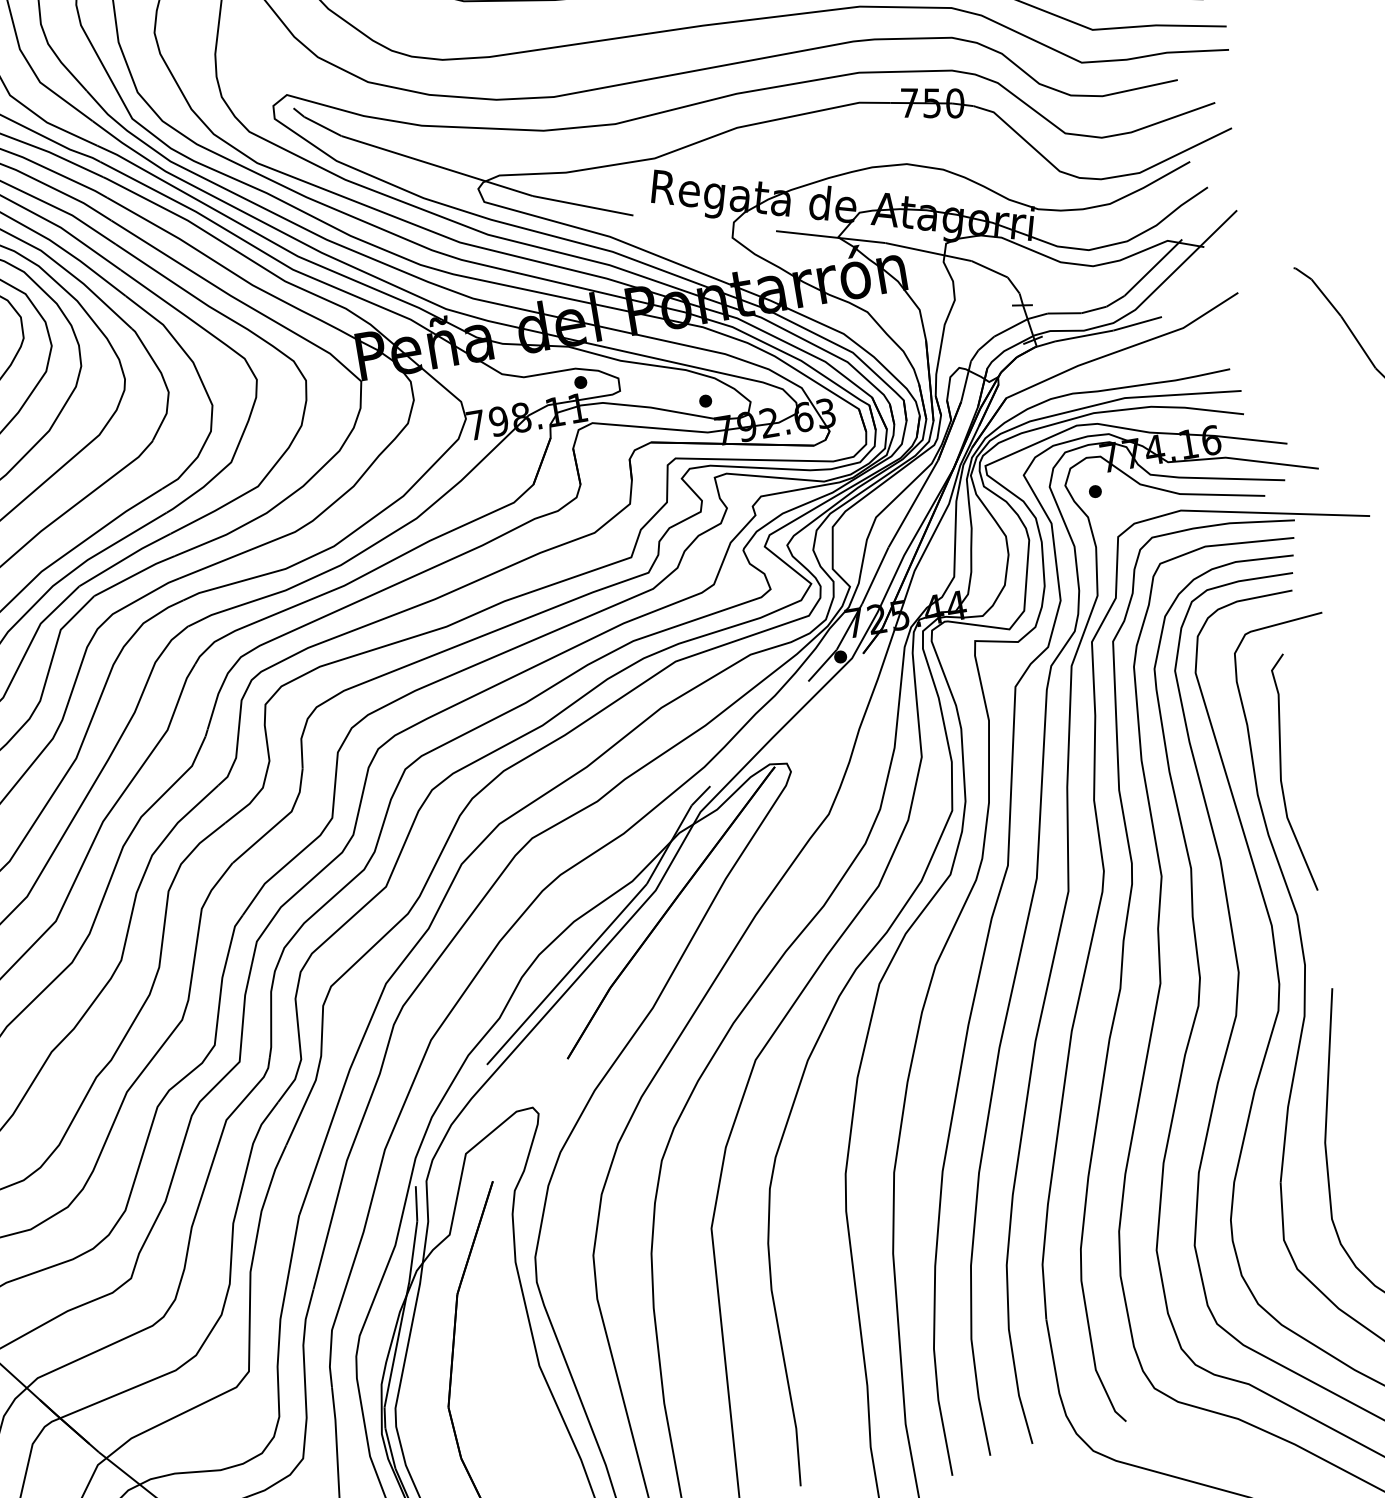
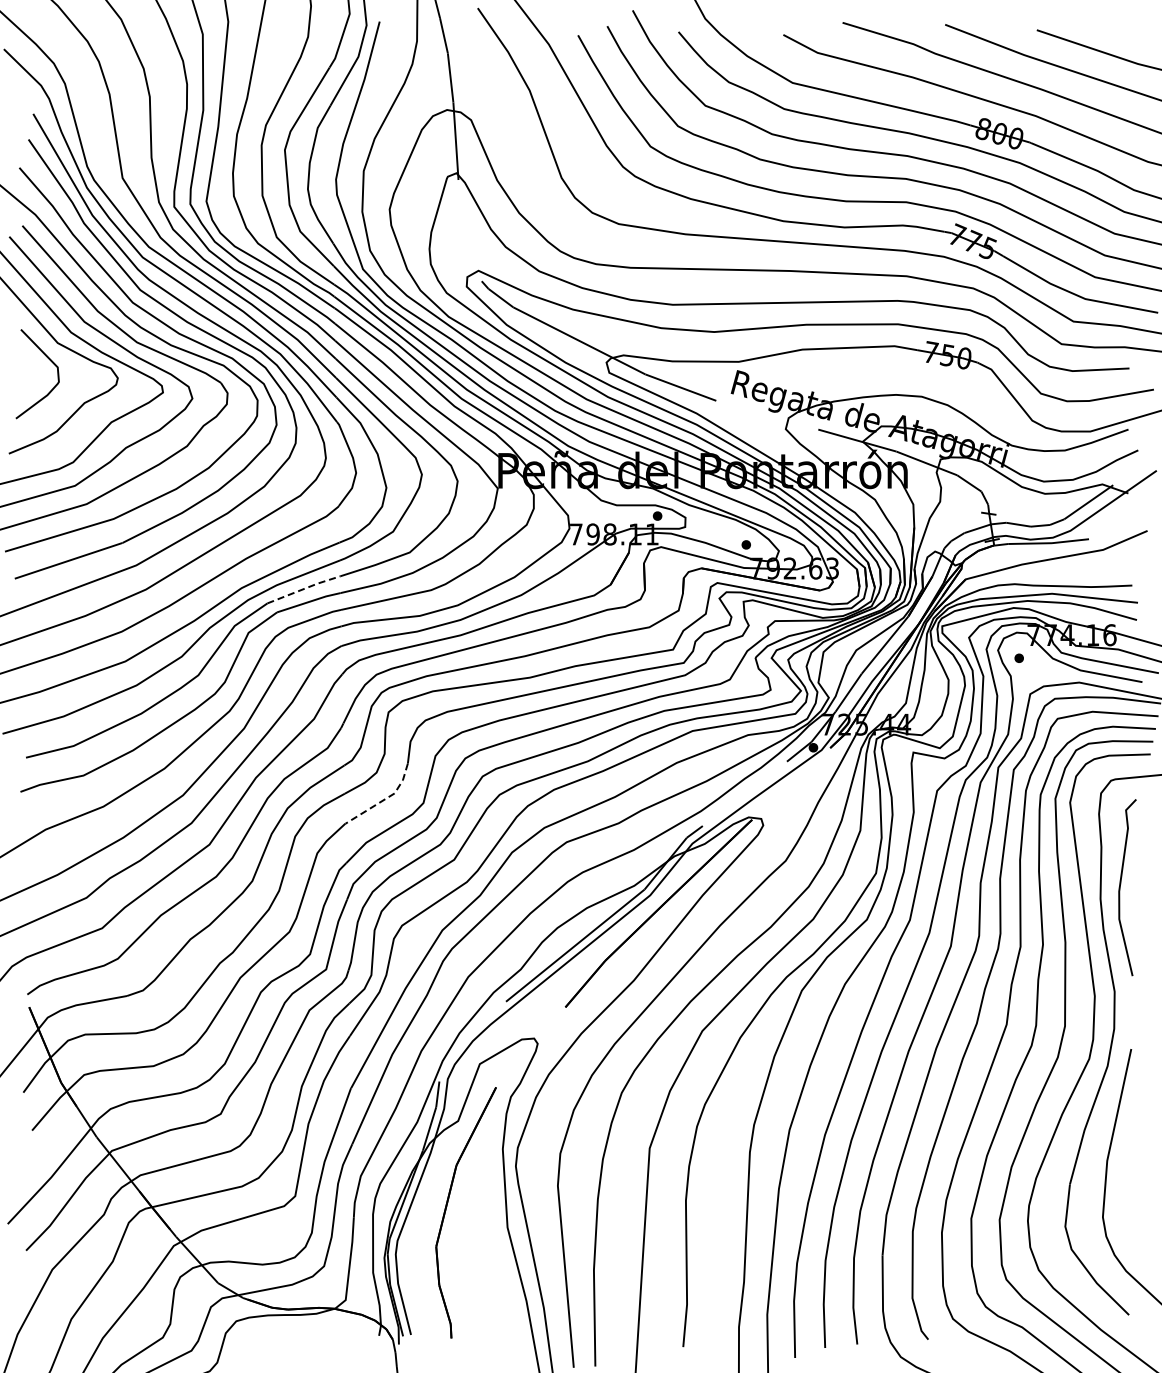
line: (125, 558) -> (304, 588), solid -> dashed
line: (280, 821) -> (385, 799), solid -> dashed

